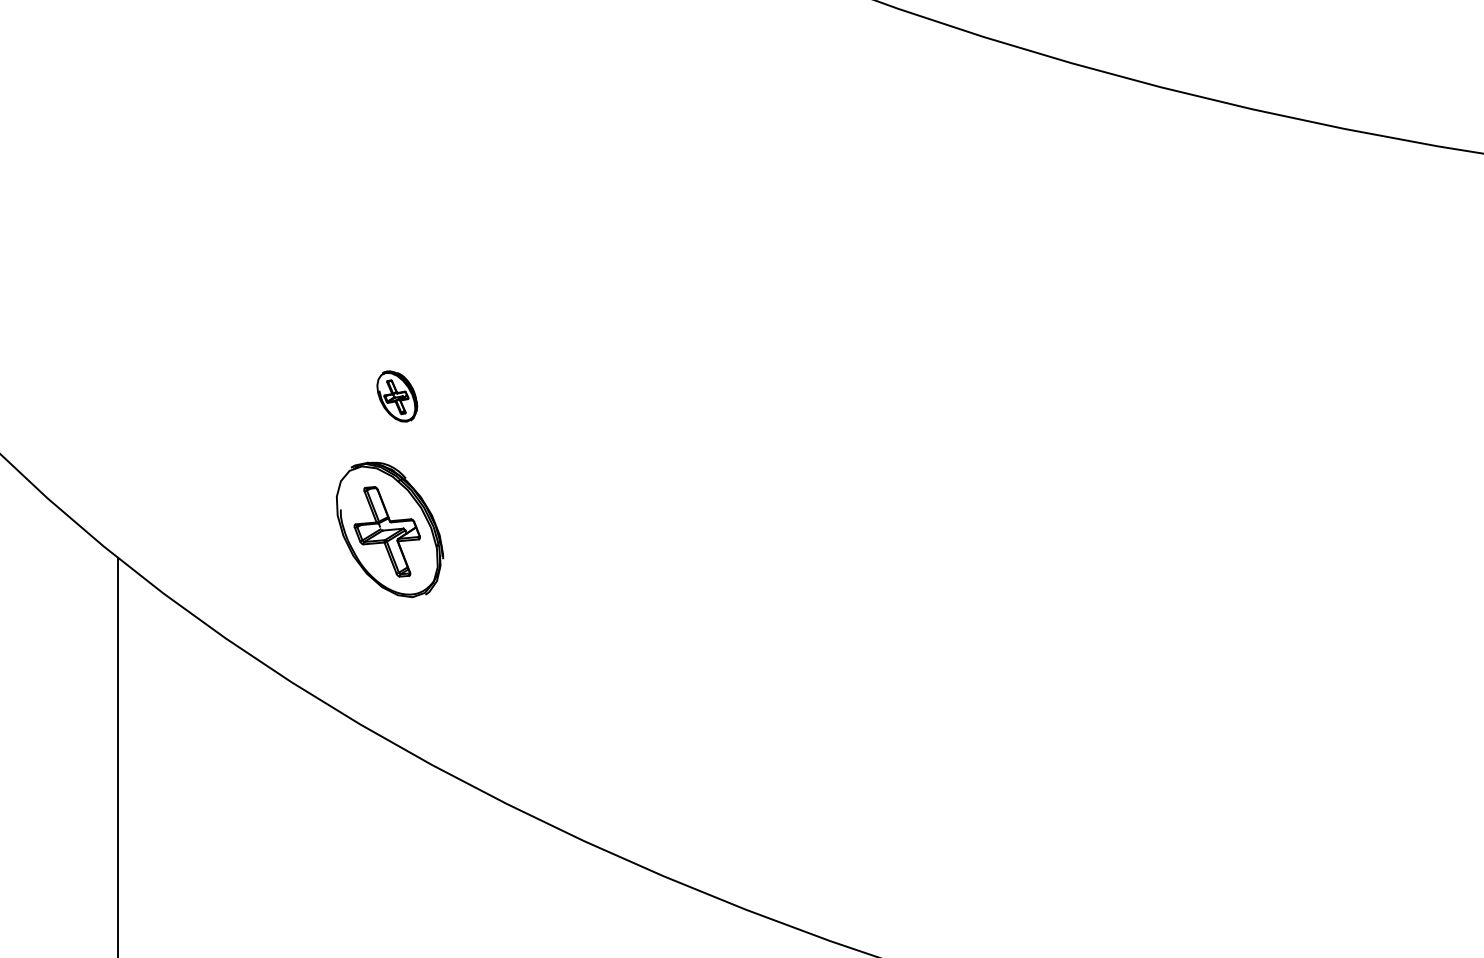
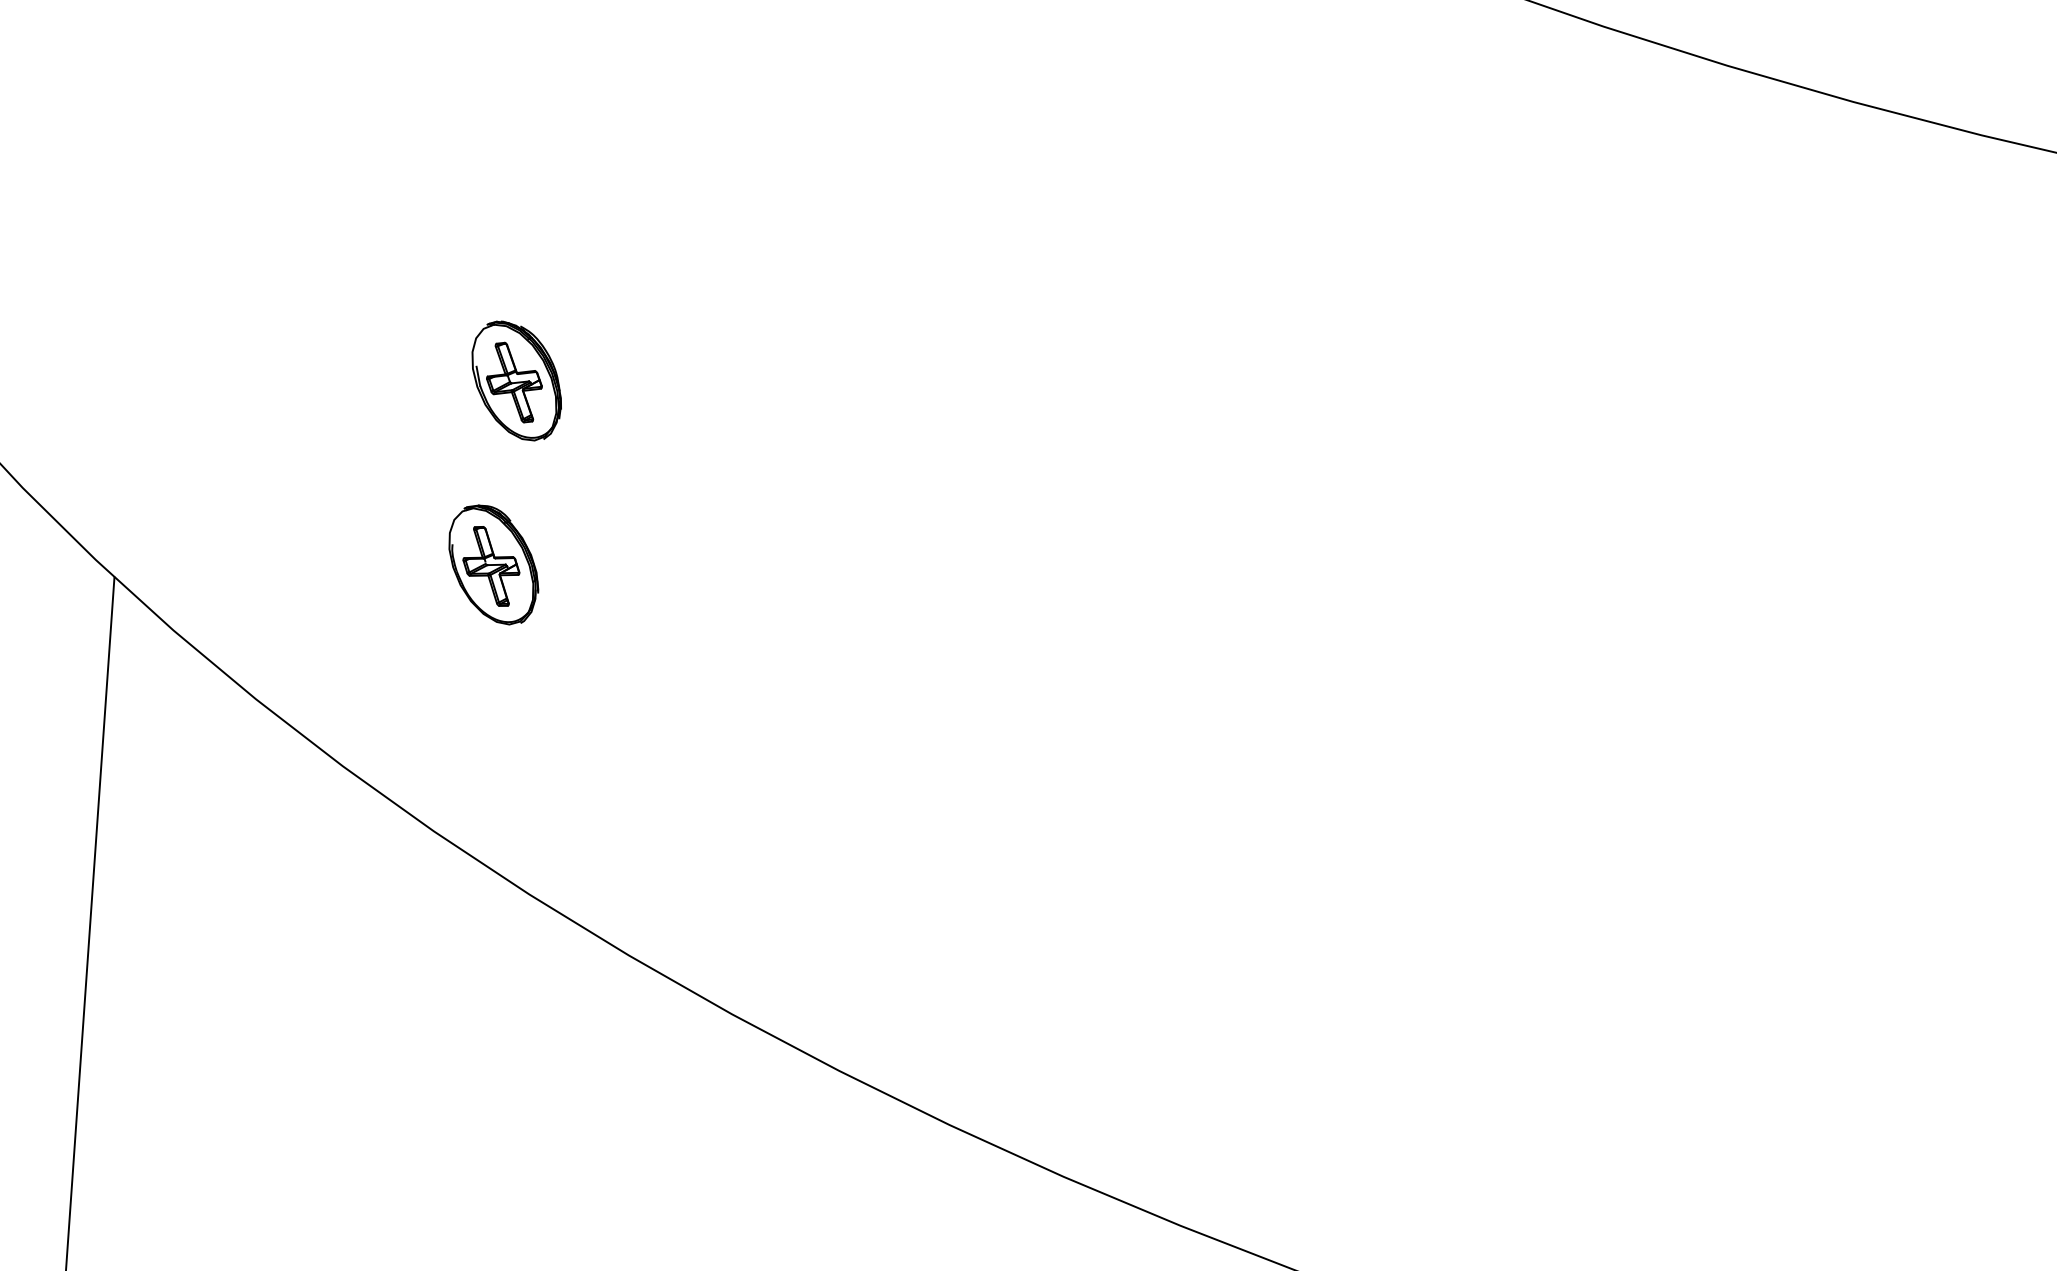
part: (397, 396) -> (517, 380), size x1.67
part: (389, 529) -> (493, 564), size x0.62

